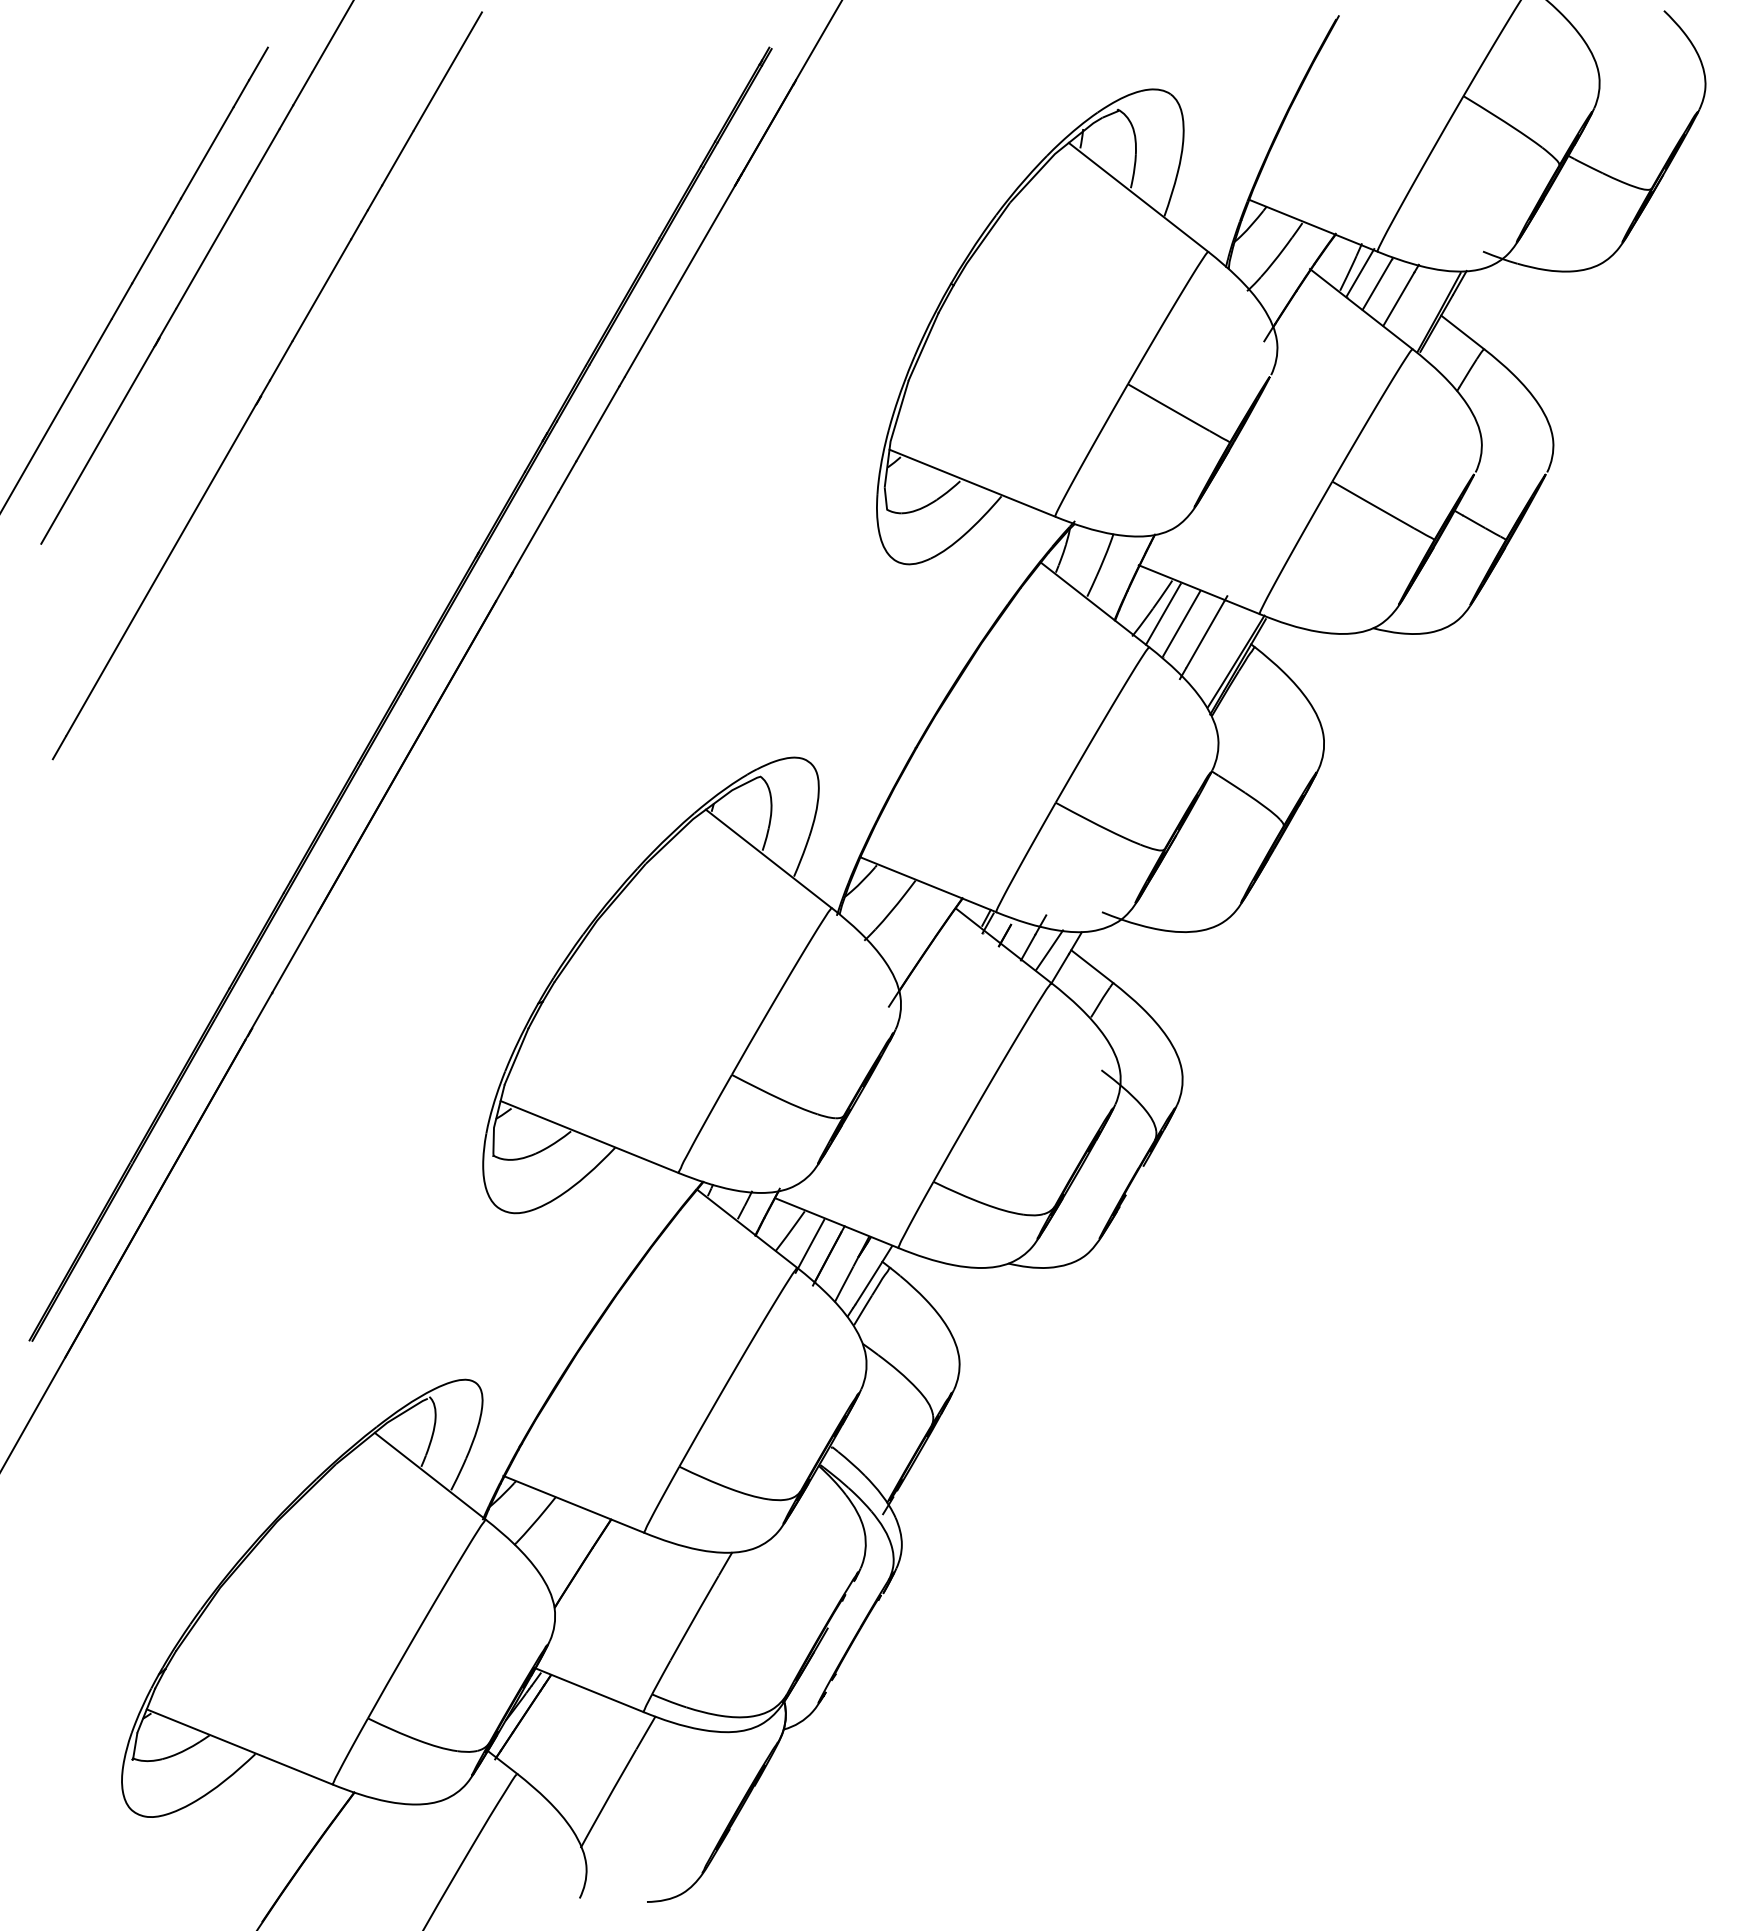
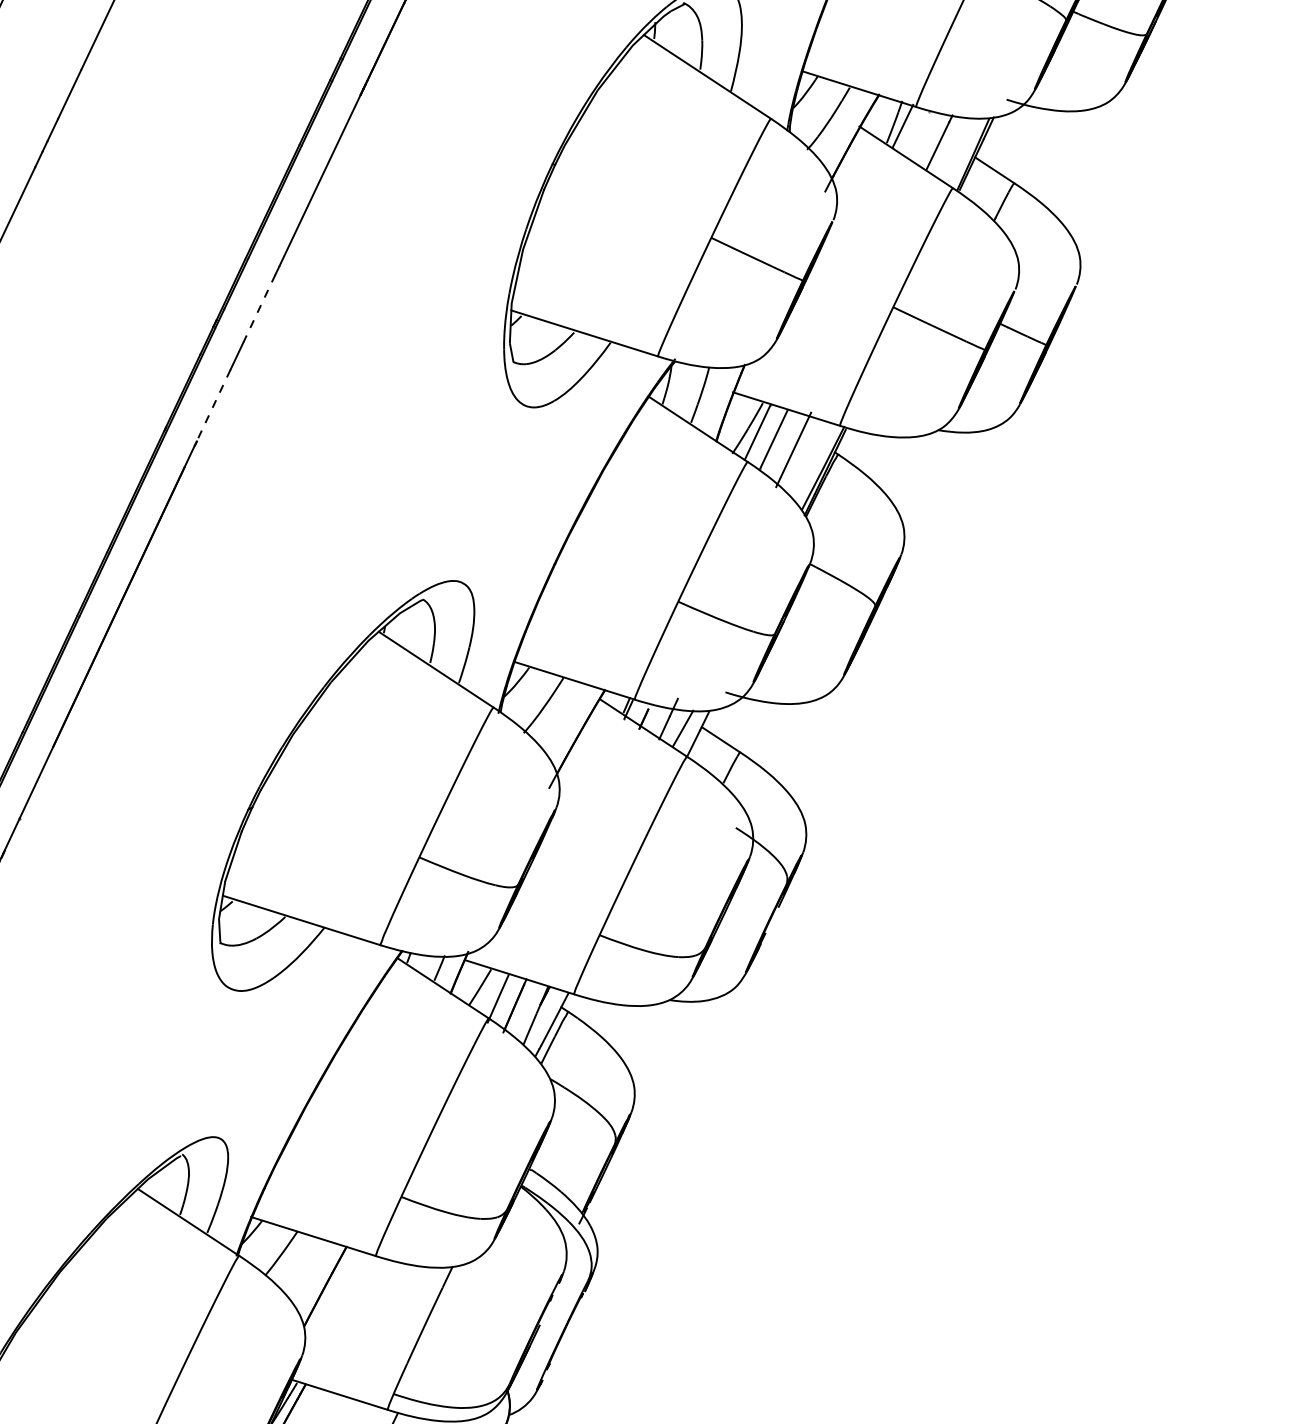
line: (1377, 283) -> (918, 134), removed
line: (597, 424) -> (259, 308), solid -> dashed
line: (535, 532) -> (213, 405), solid -> dashed

